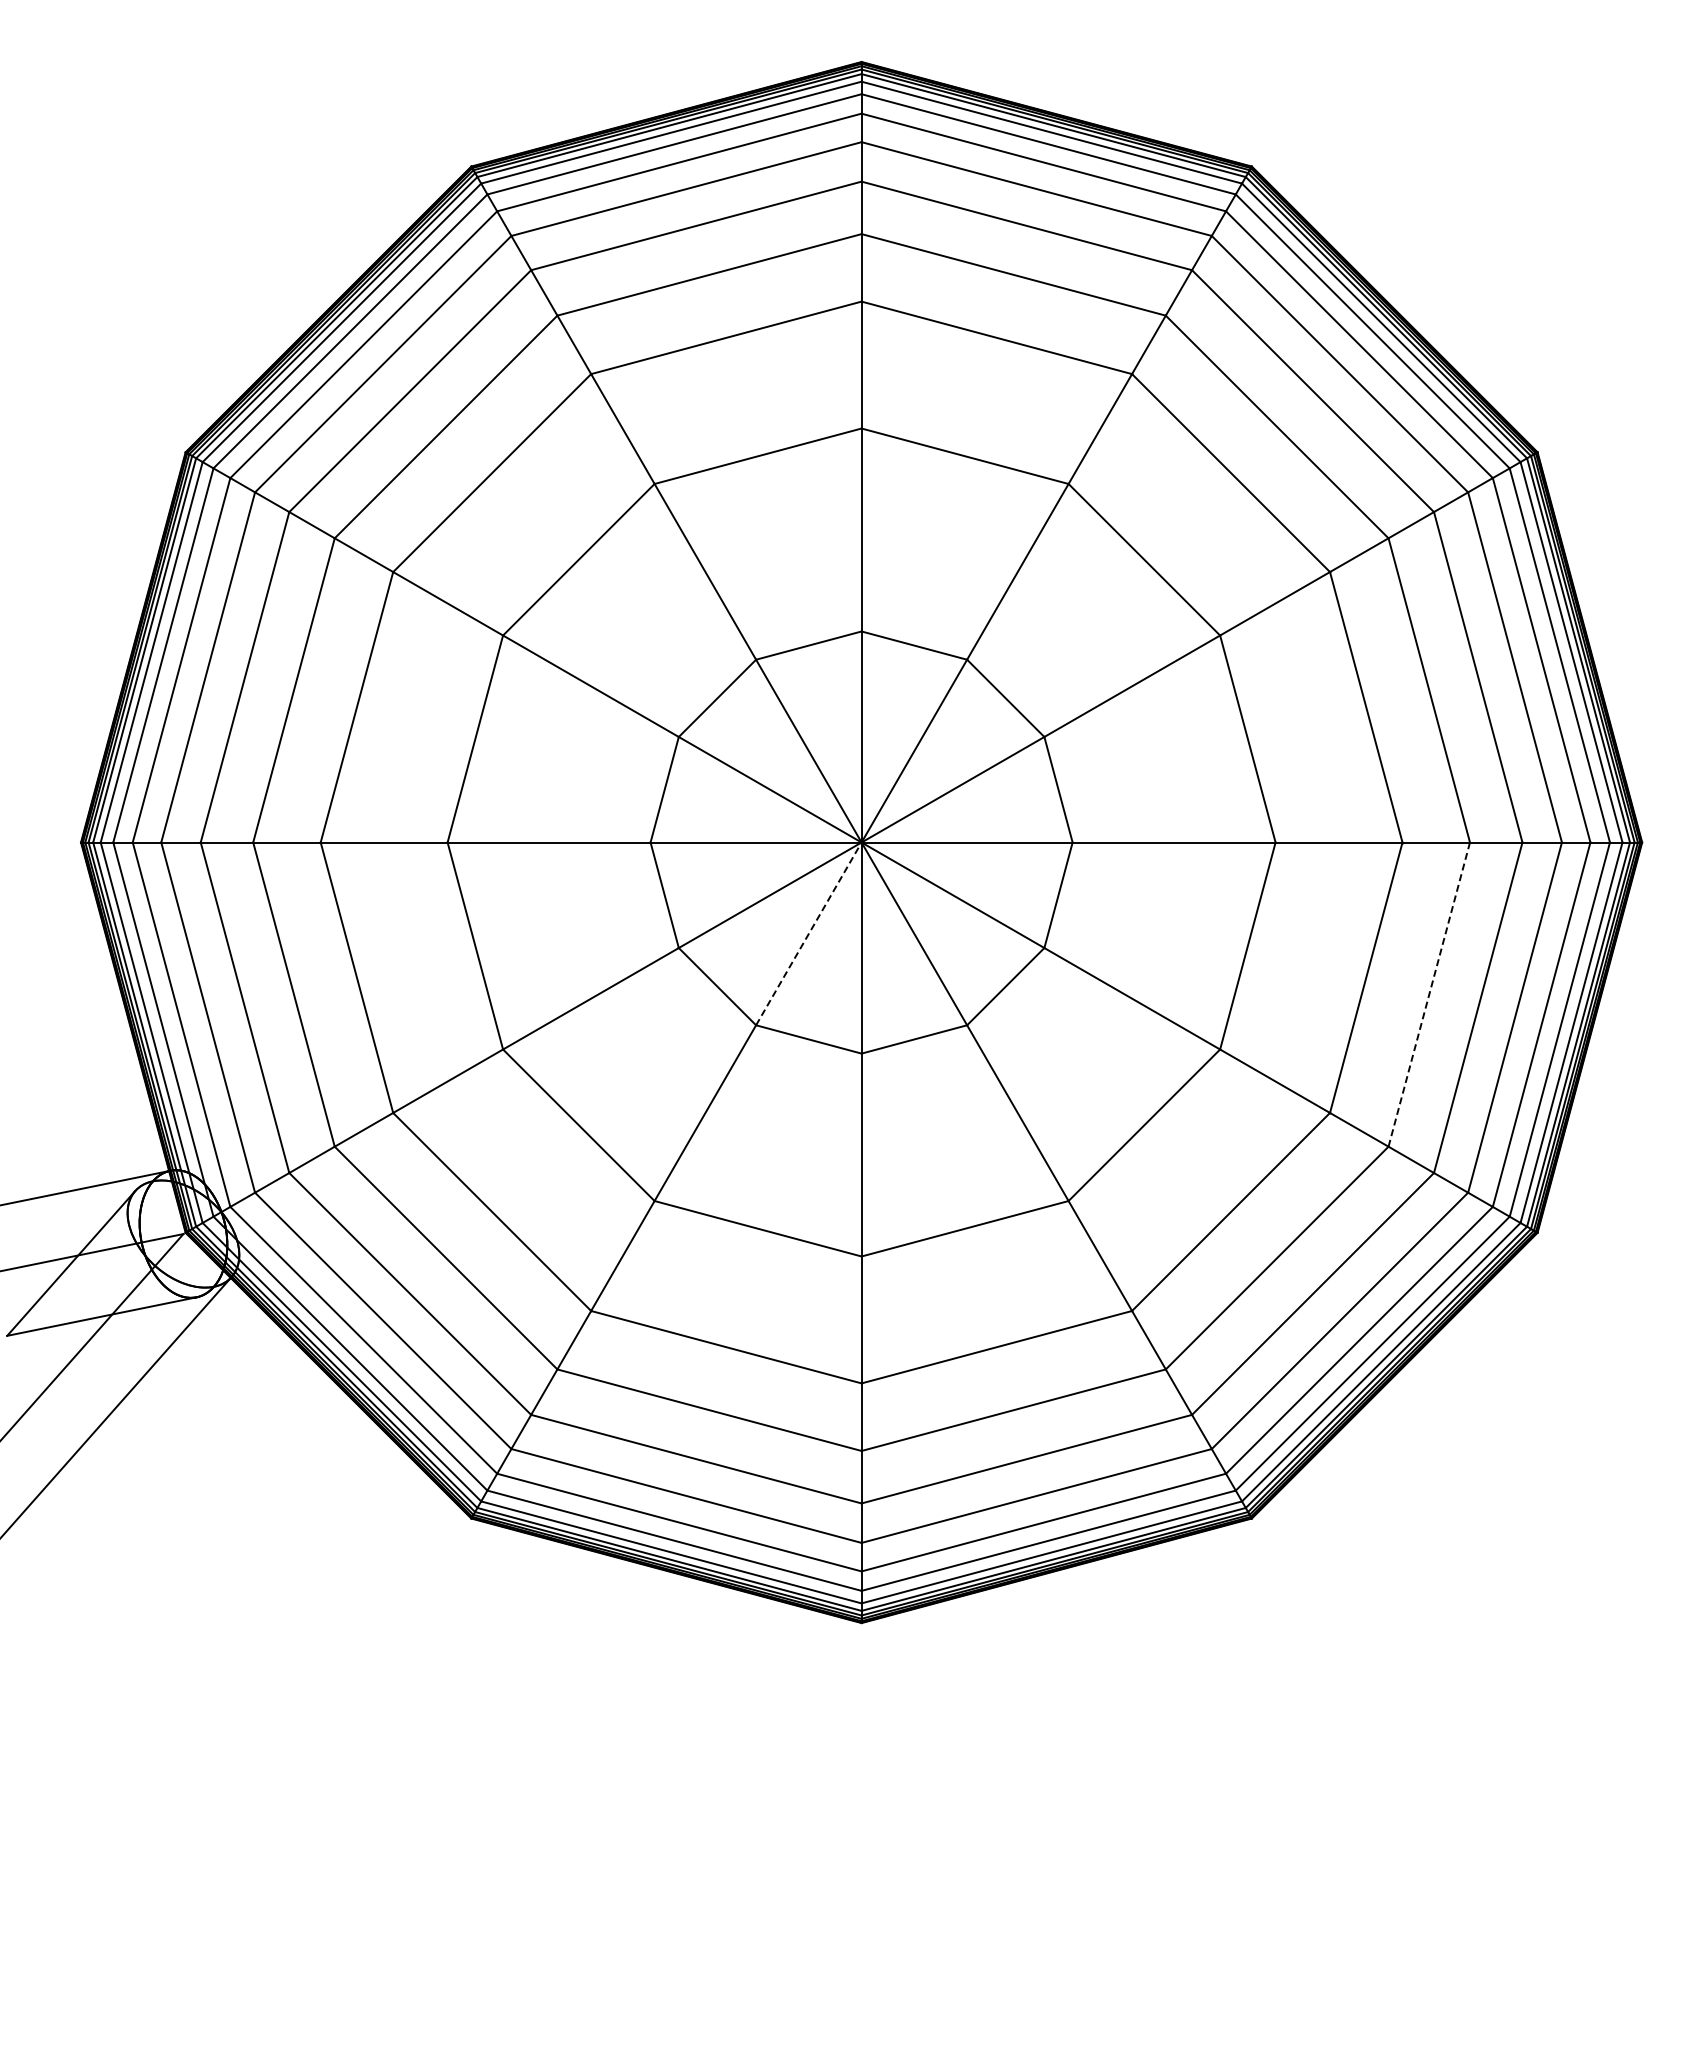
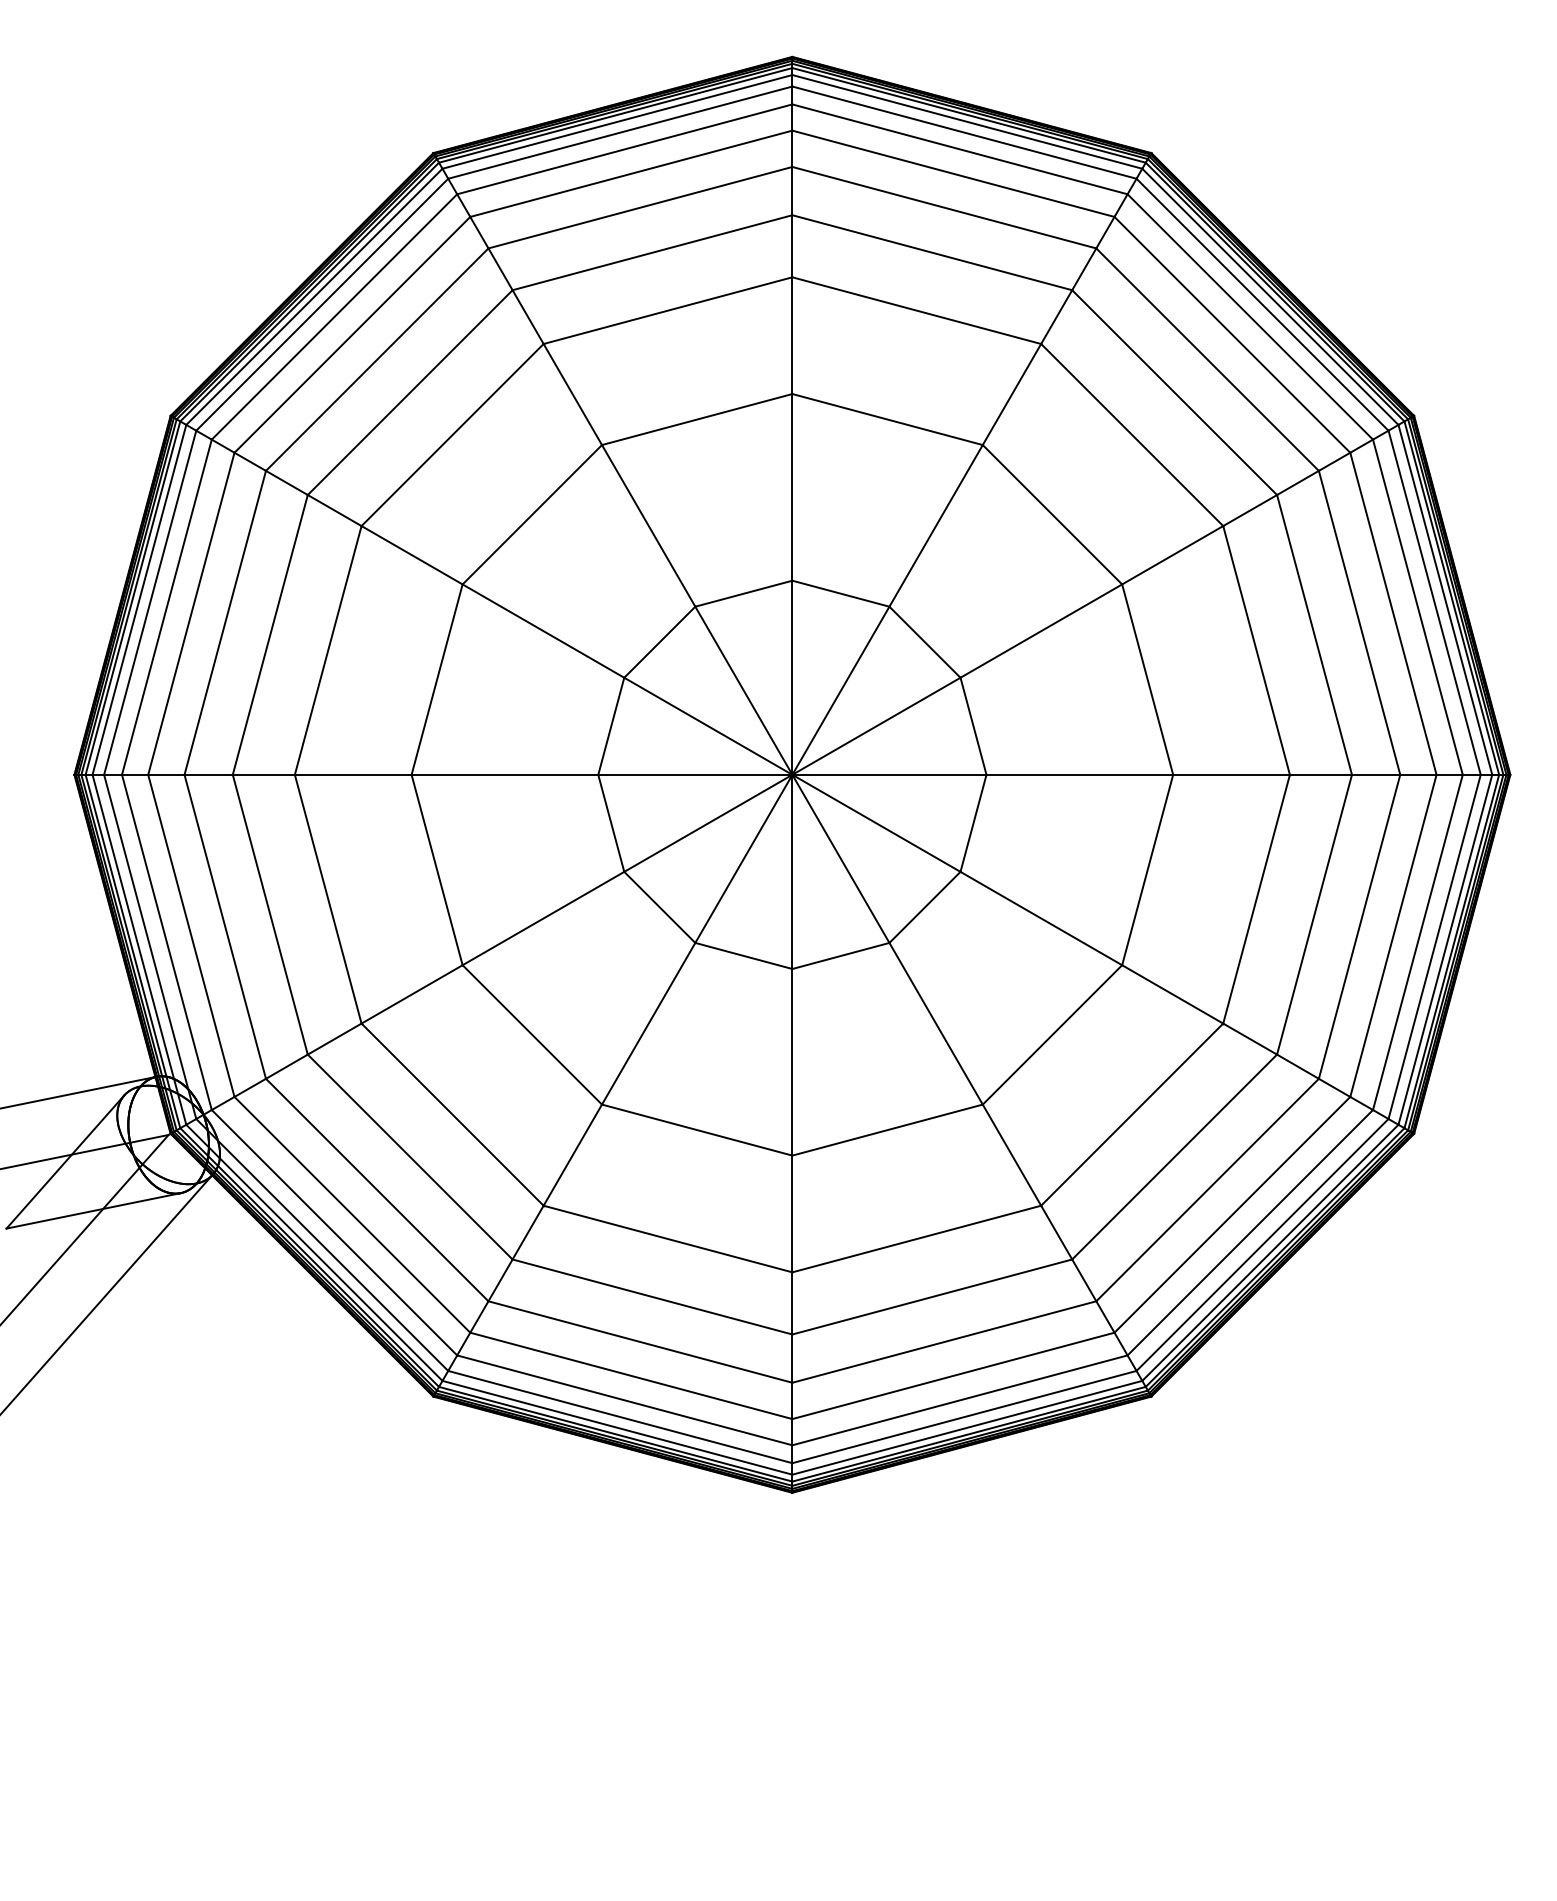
line: (808, 933) -> (743, 858), dashed -> solid
line: (1429, 994) -> (1314, 914), dashed -> solid

